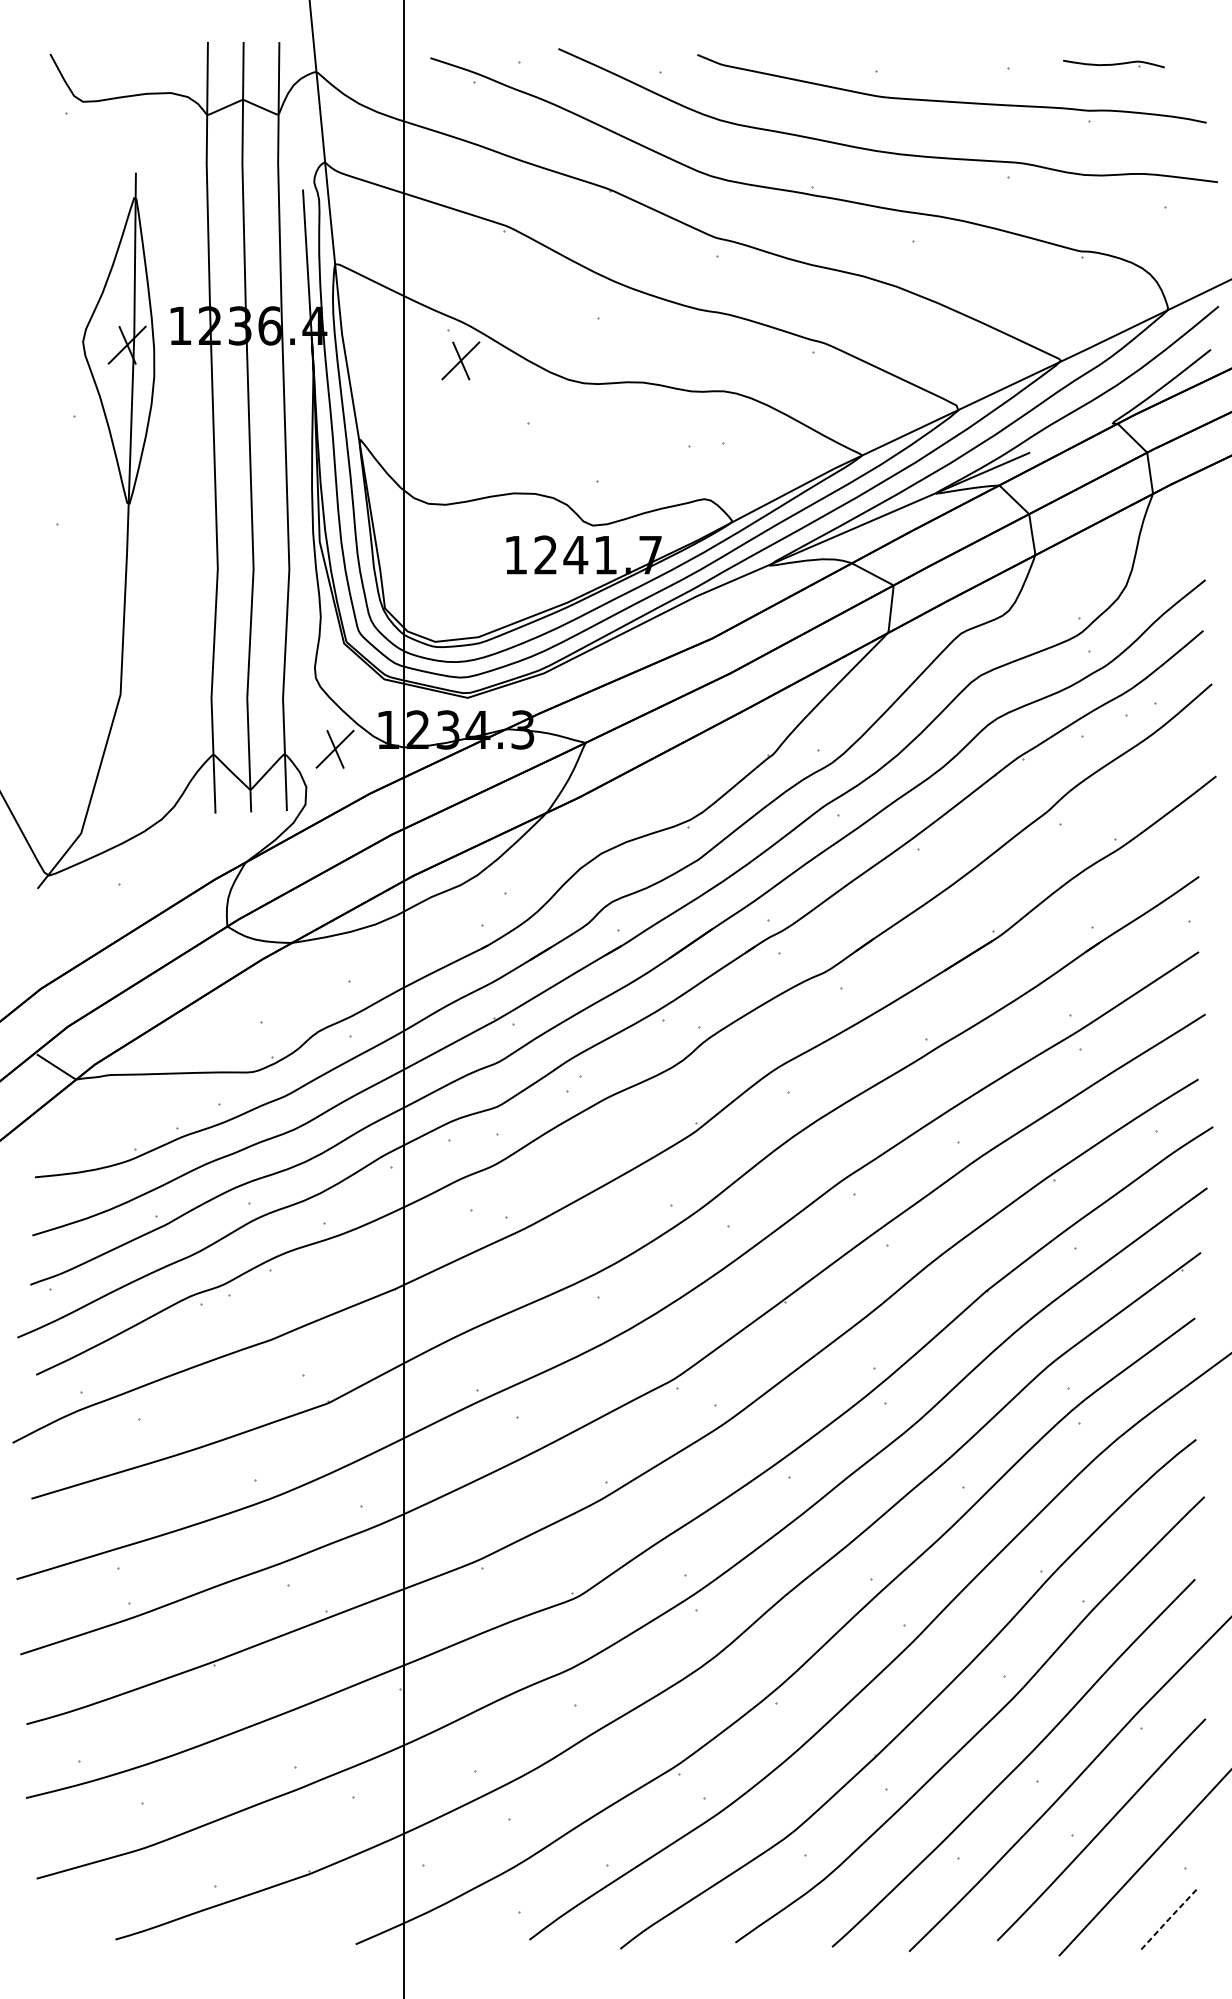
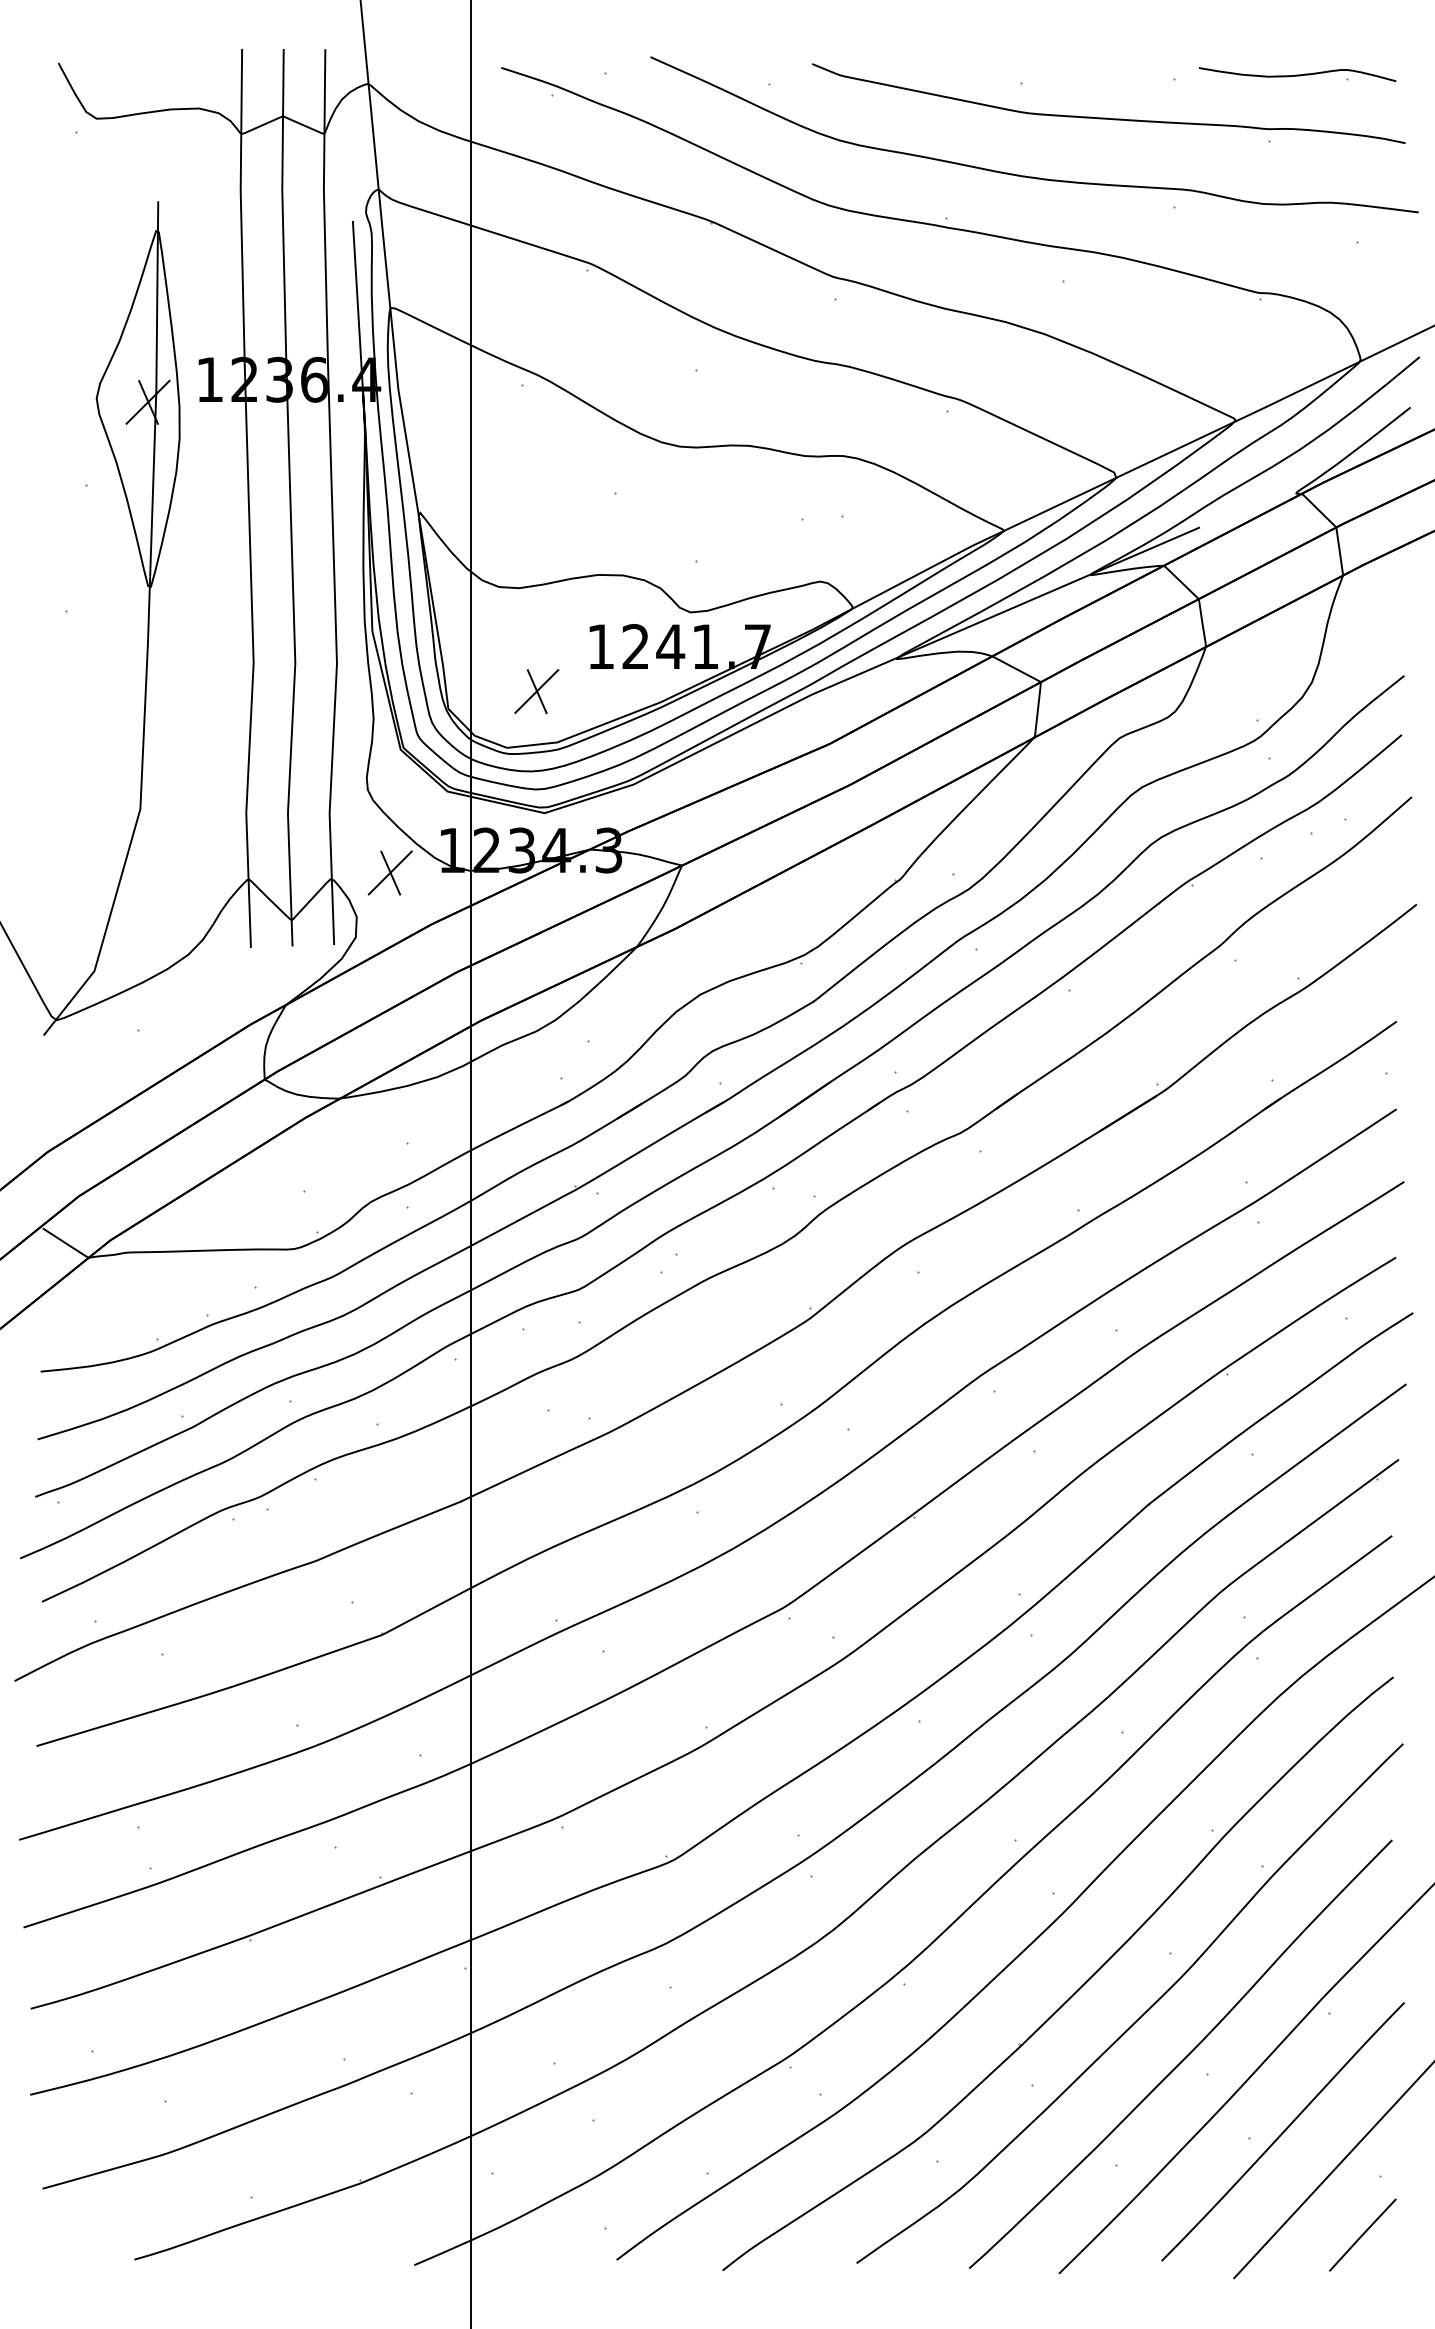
part: (1113, 63) -> (1297, 74), size x1.67
part: (460, 360) -> (536, 691), moved
line: (1169, 1918) -> (1362, 2235), dashed -> solid

